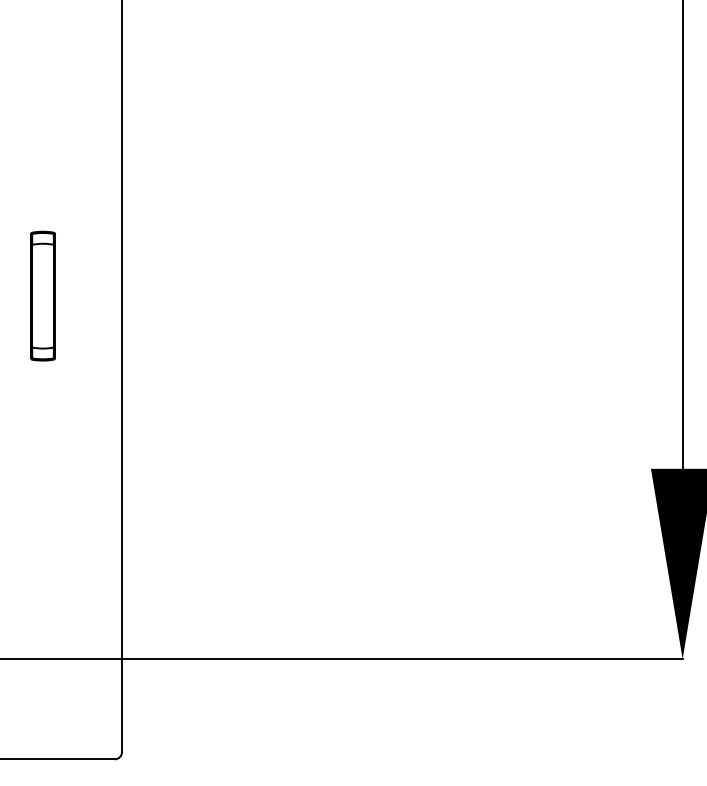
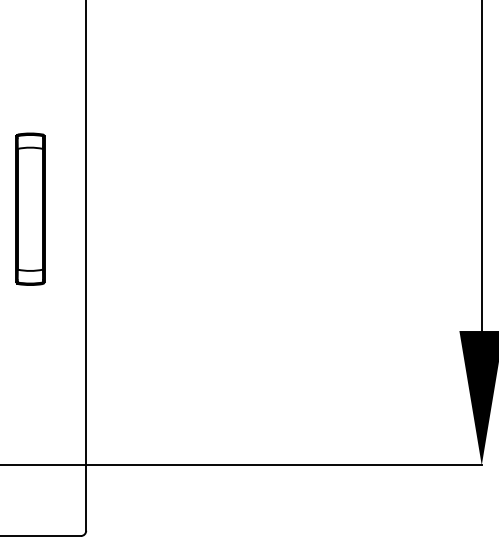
part: (43, 295) -> (30, 208), size x1.67

